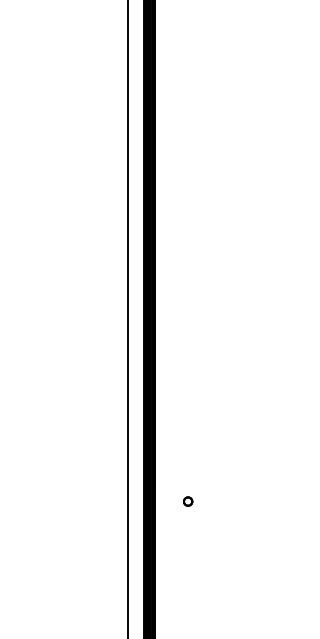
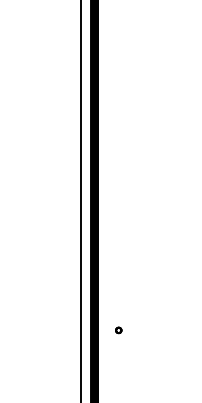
part: (187, 501) -> (118, 330), moved

